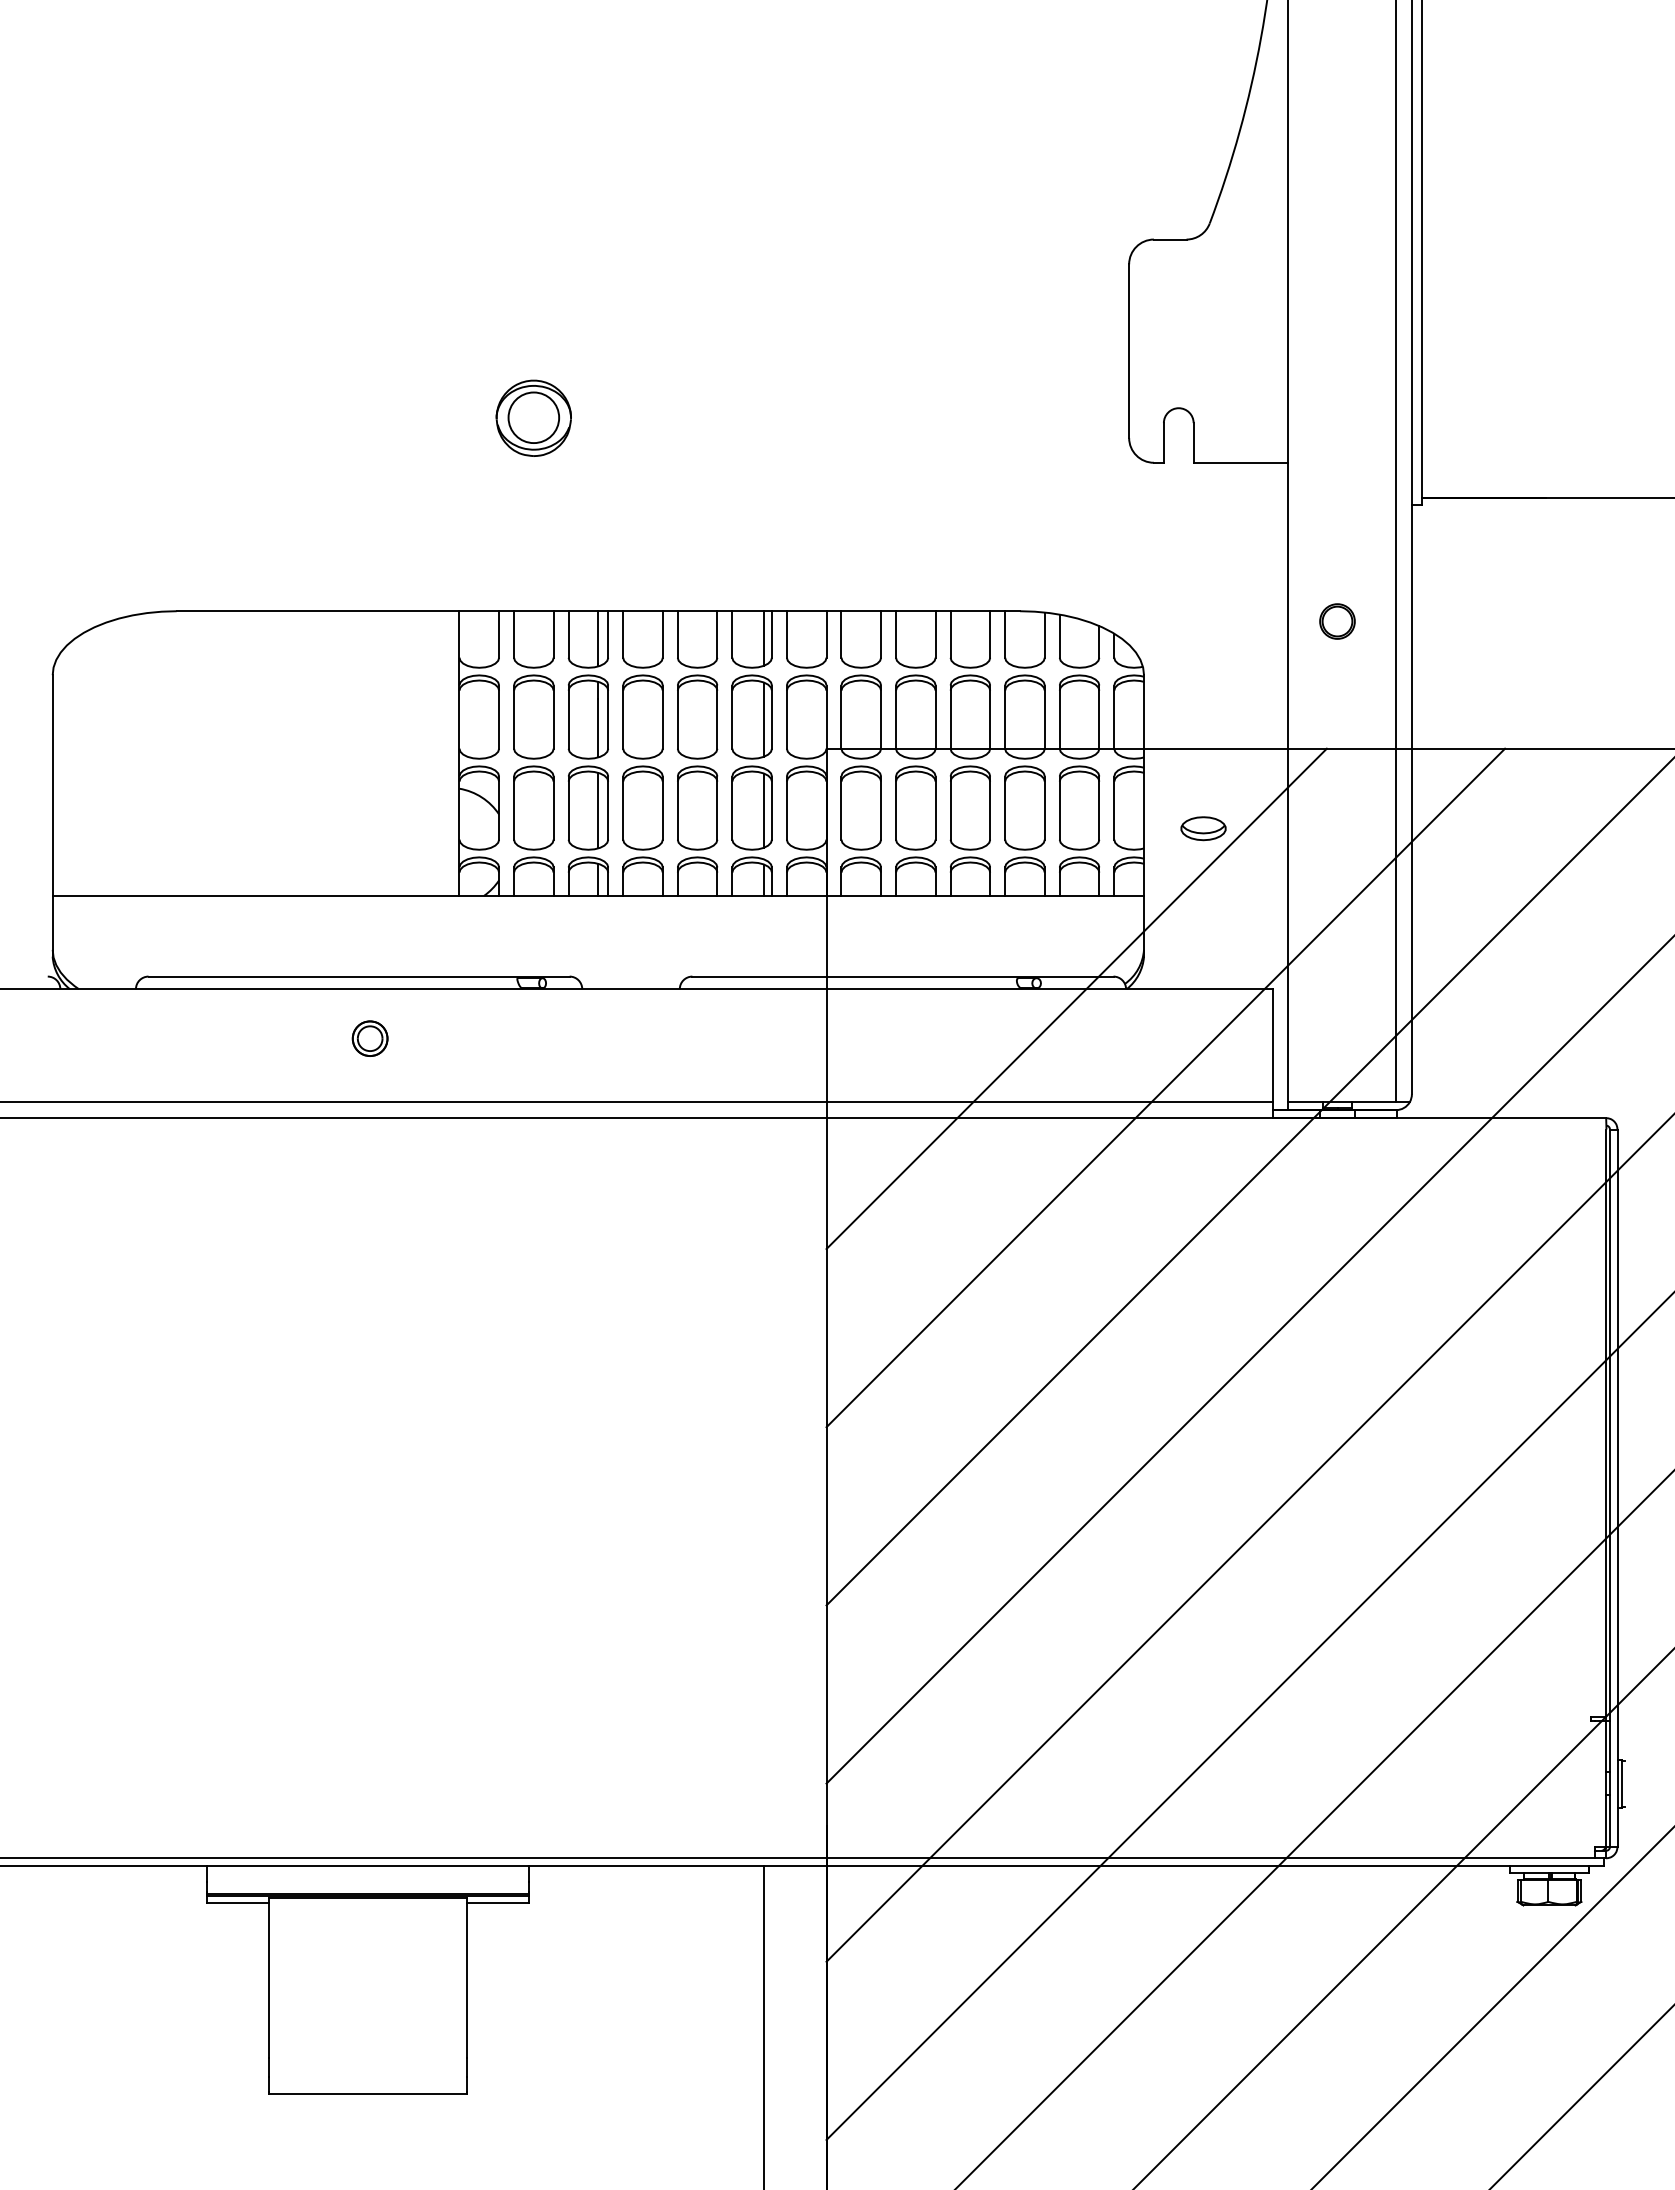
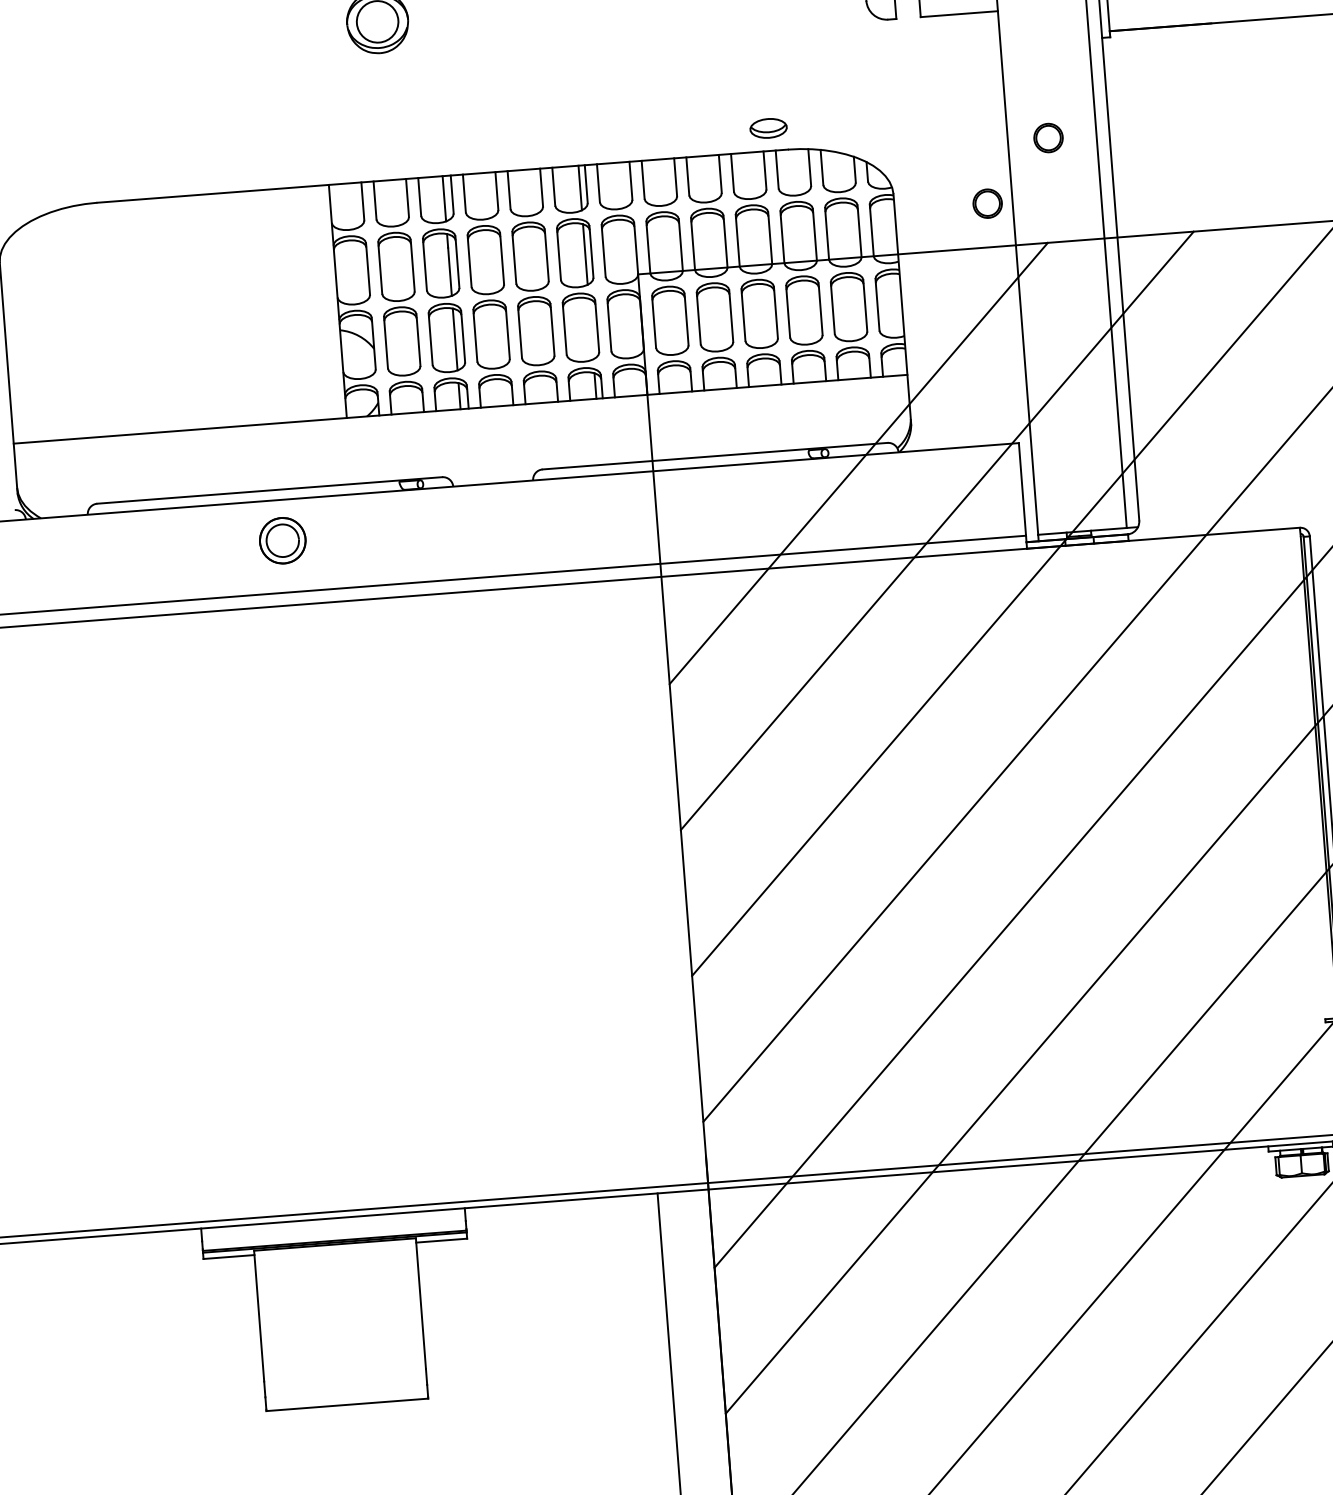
part: (1257, 695) -> (987, 203), added
line: (764, 810) -> (591, 328), removed
part: (1203, 828) -> (768, 128), moved
part: (369, 1038) -> (282, 540), size x1.6

